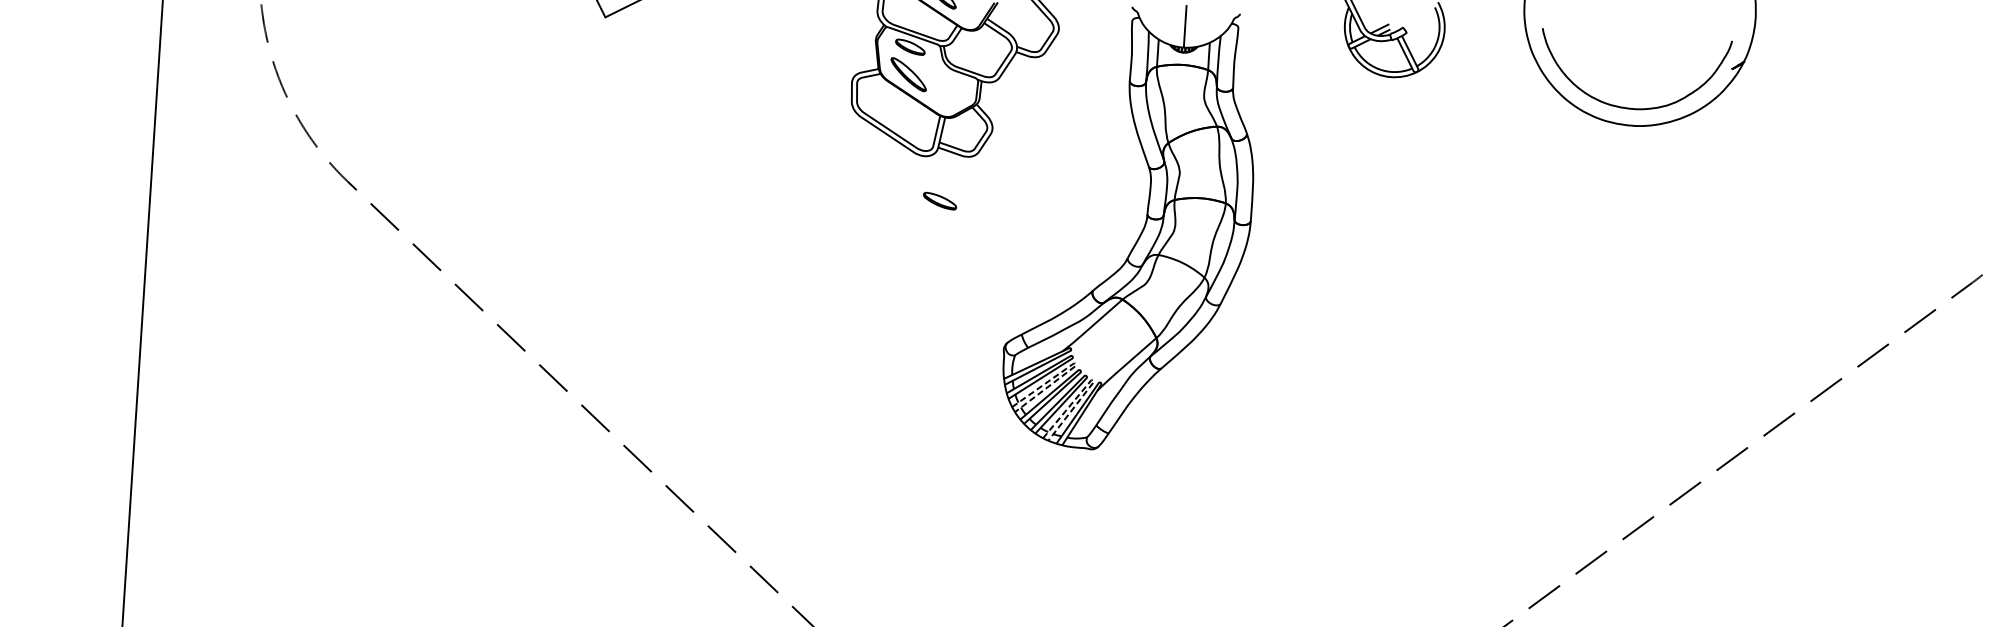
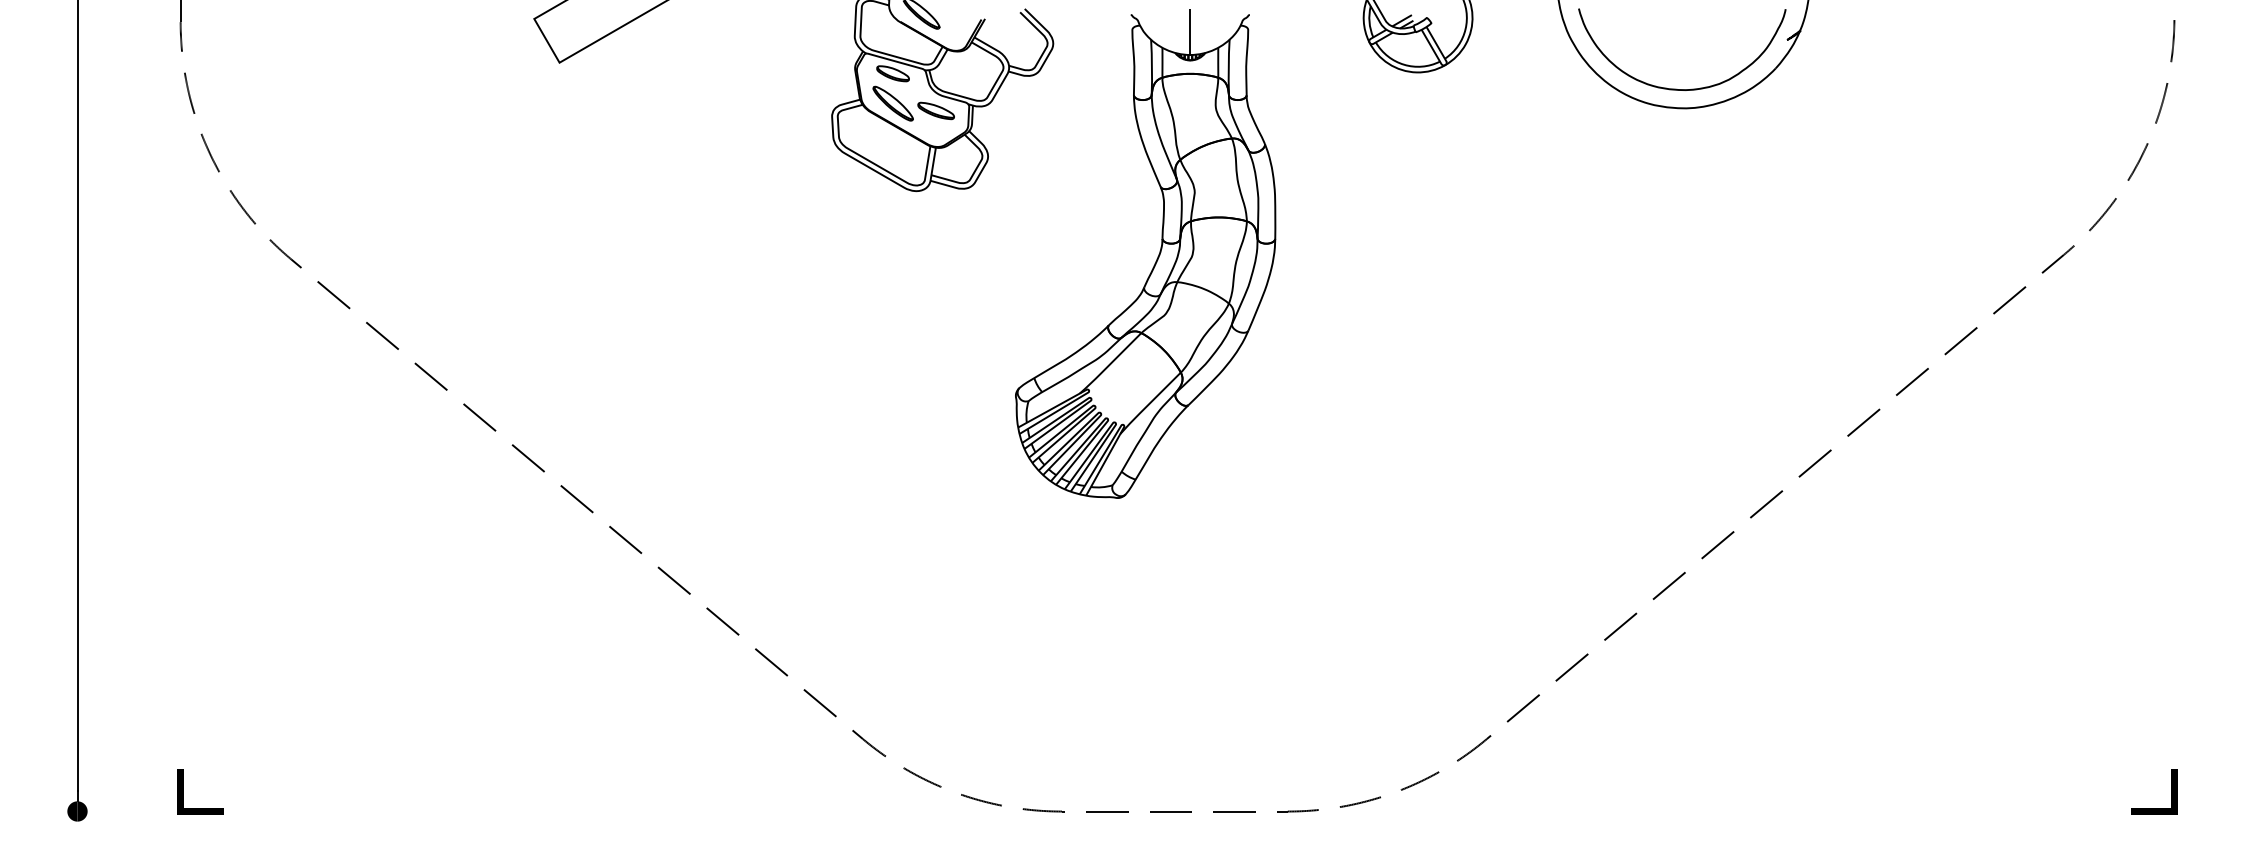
part: (939, 200) -> (935, 110), moved
line: (1076, 364) -> (1095, 406), dashed -> solid
line: (1093, 380) -> (1115, 422), dashed -> solid

